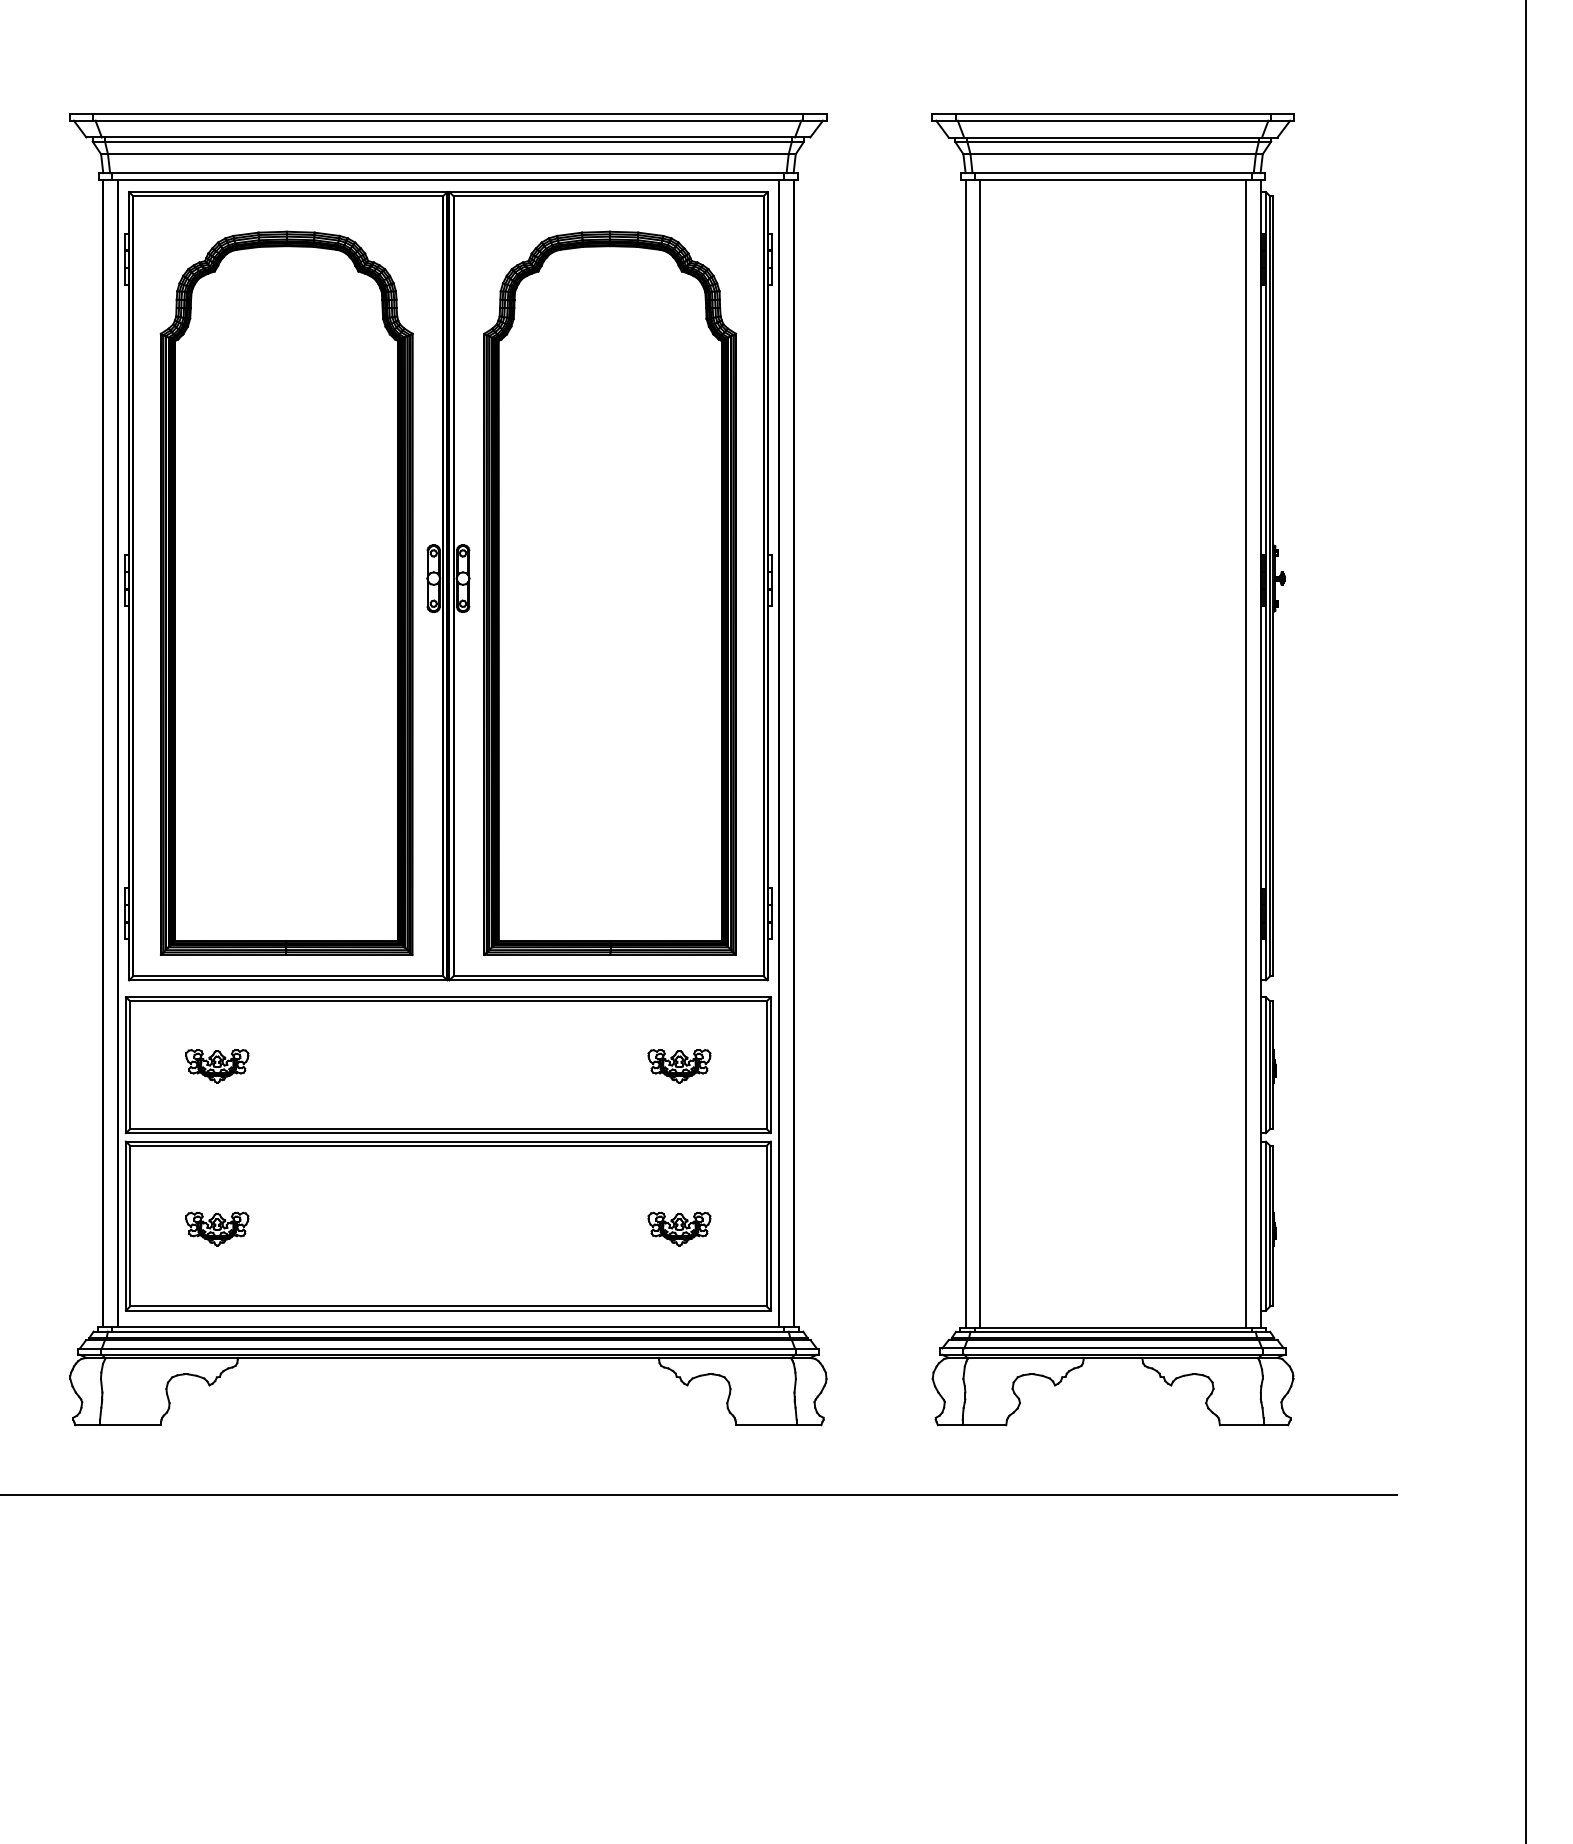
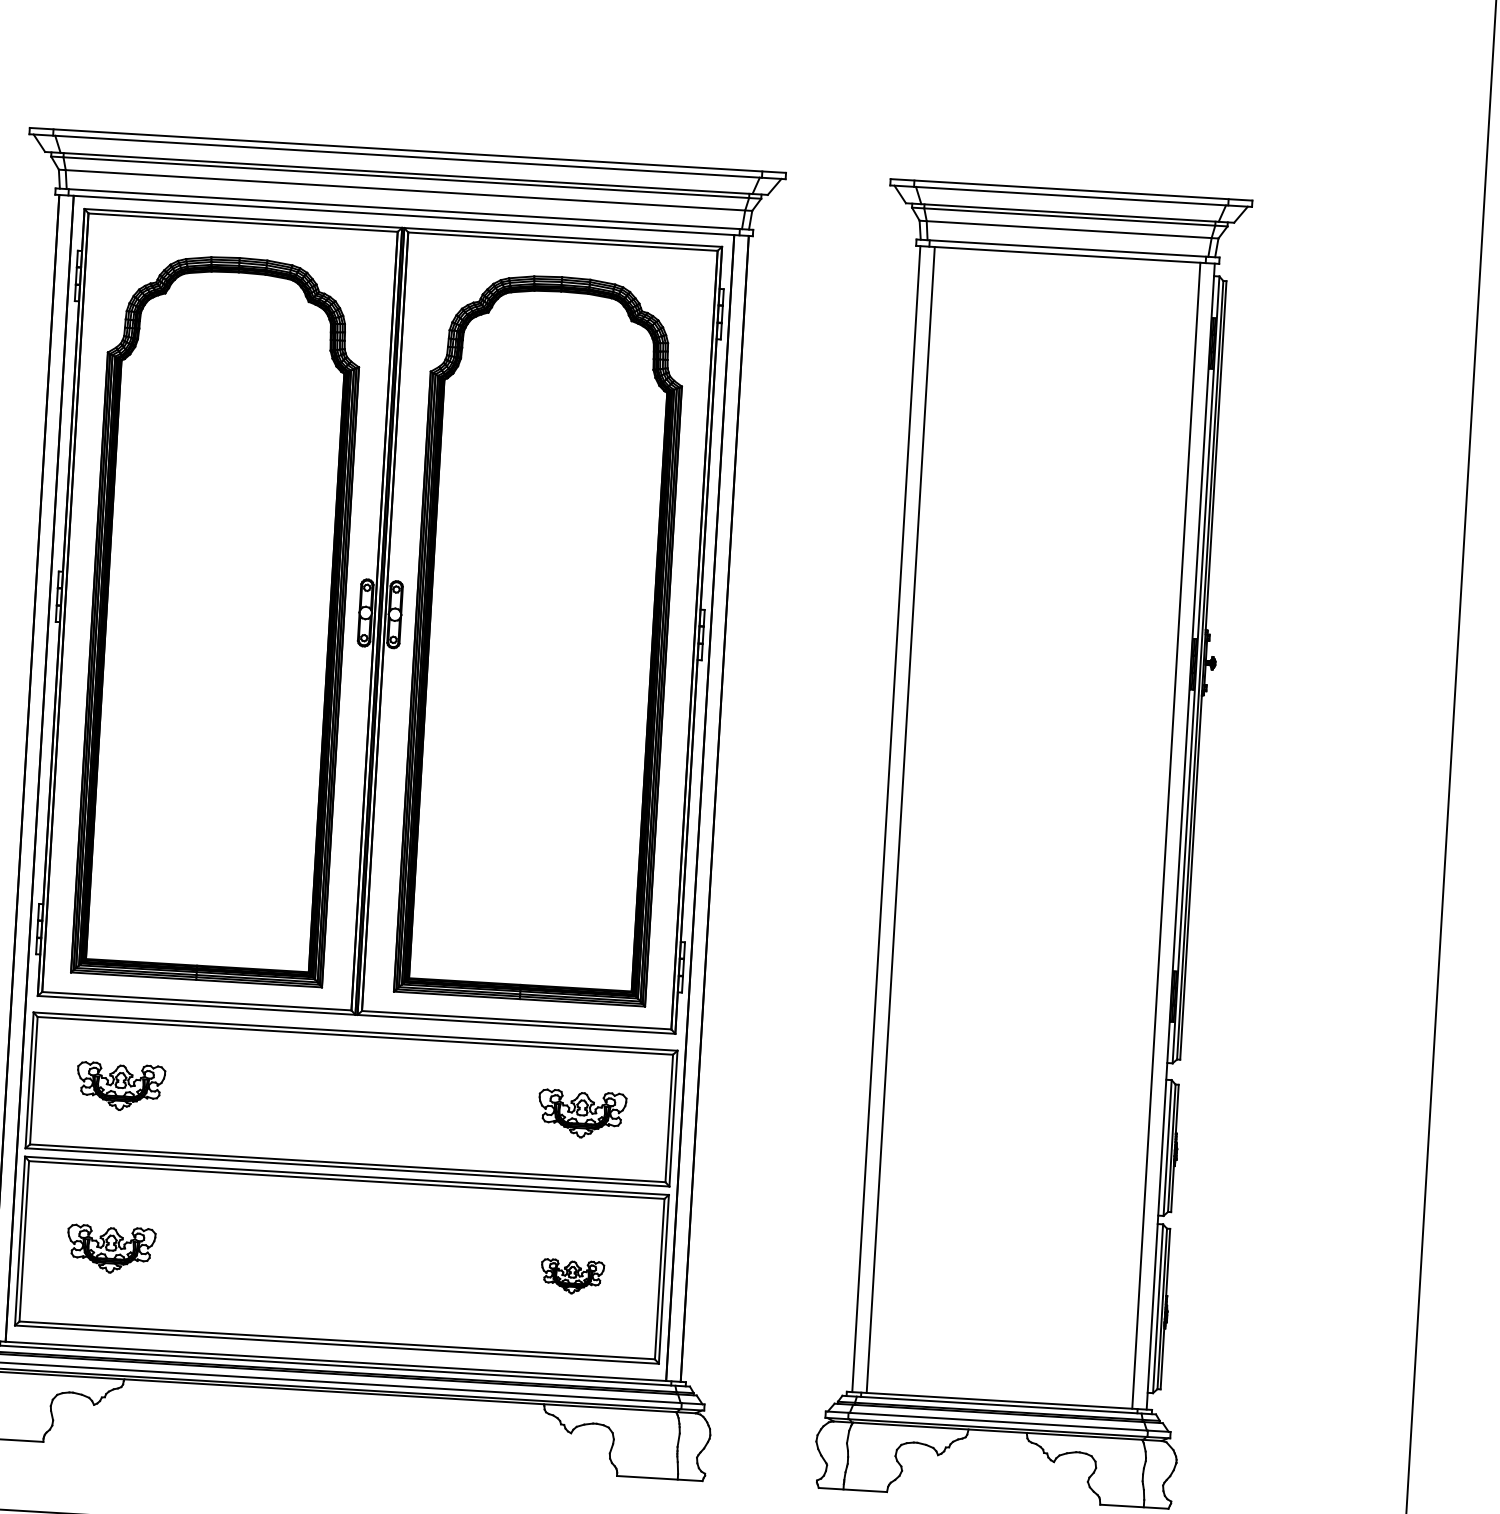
part: (217, 1066) -> (120, 1087), size x1.4
part: (679, 1066) -> (582, 1114), size x1.4
part: (217, 1228) -> (111, 1248), size x1.4

